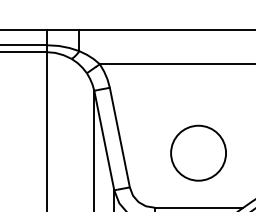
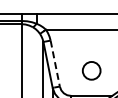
line: (120, 139) -> (55, 64), solid -> dashed
circle: (198, 152) -> (91, 70), size x0.7

